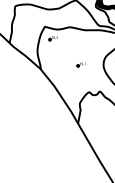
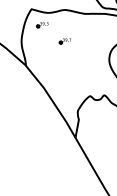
part: (80, 64) -> (64, 40), moved

